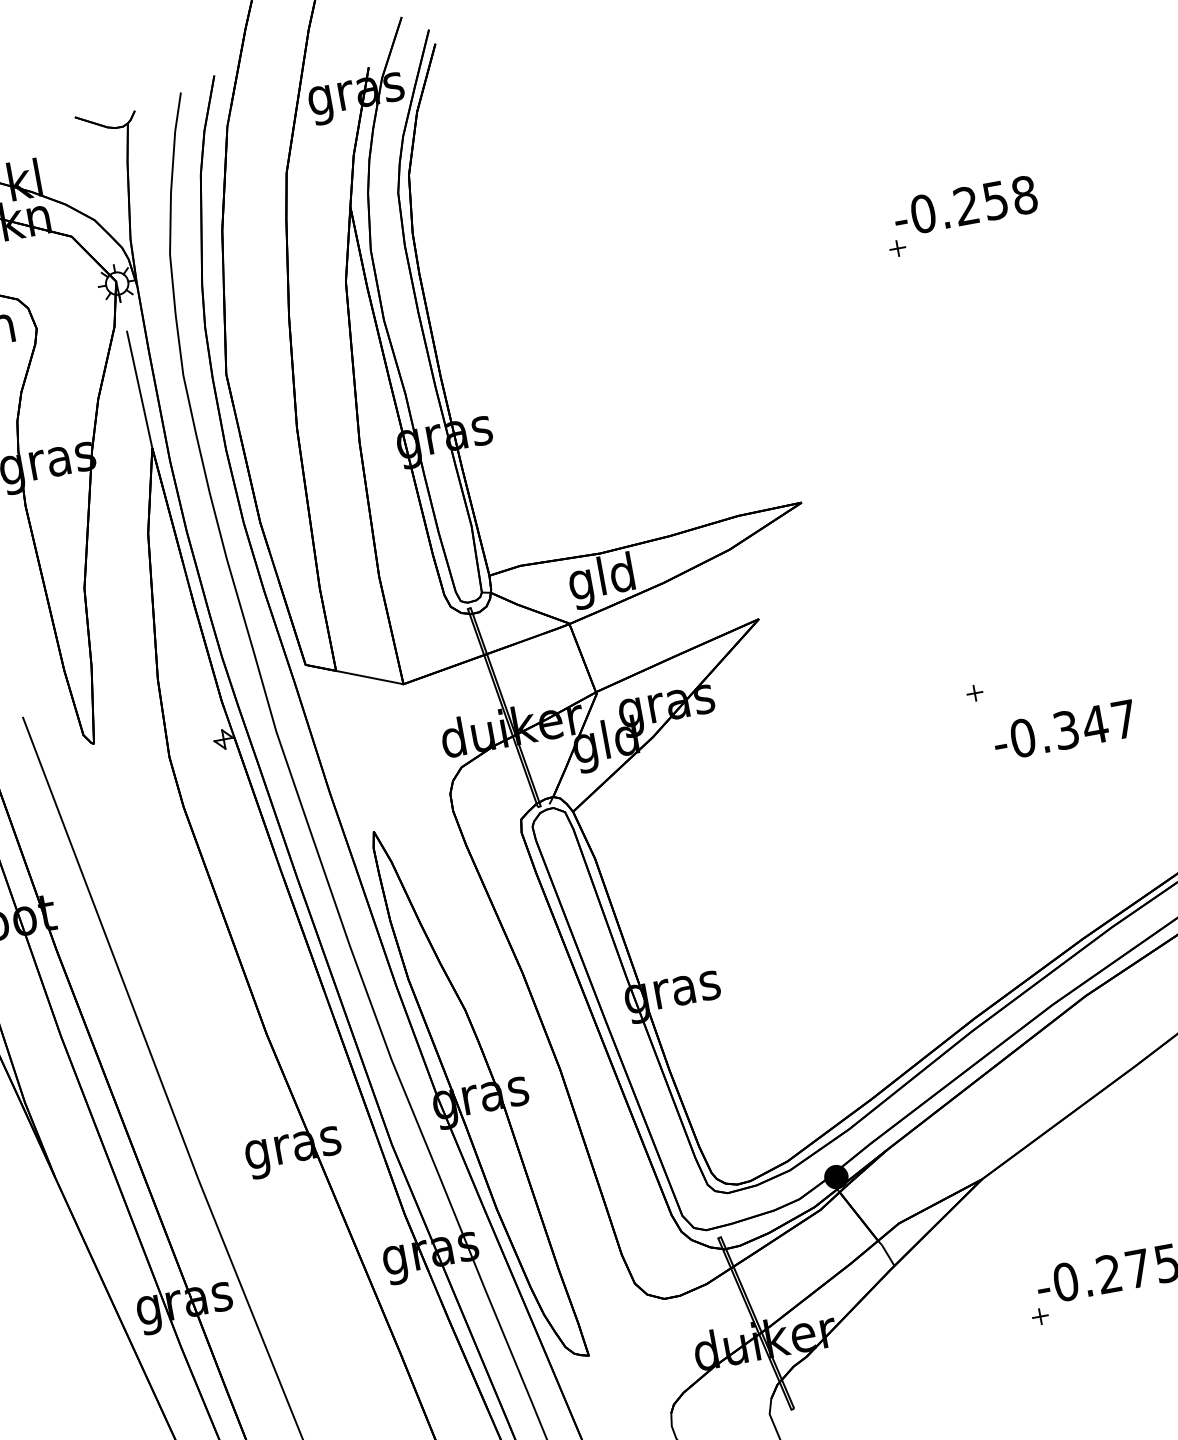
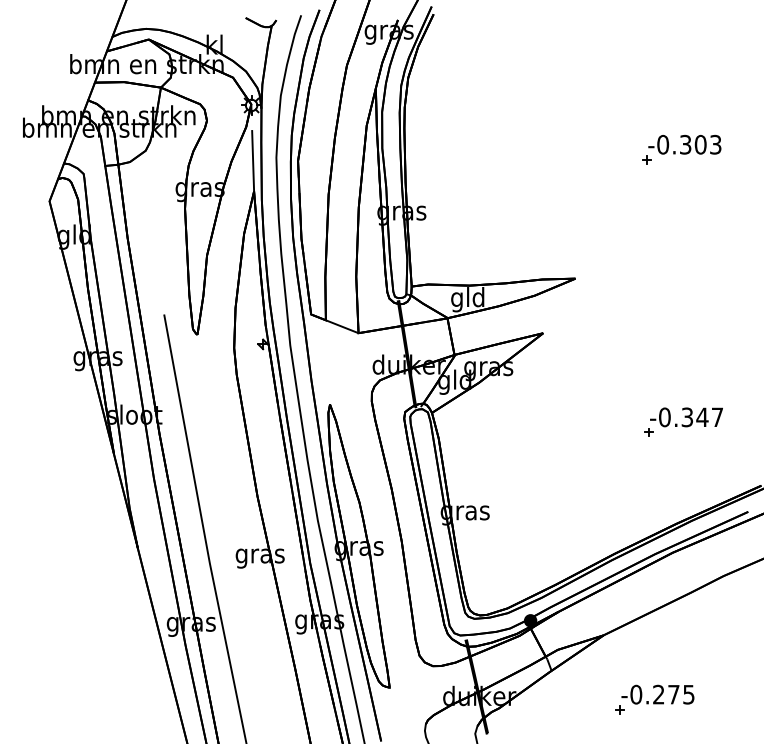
text: (995, 200) -> (700, 144), -0.258 -> -0.303
part: (974, 693) -> (648, 432), moved

